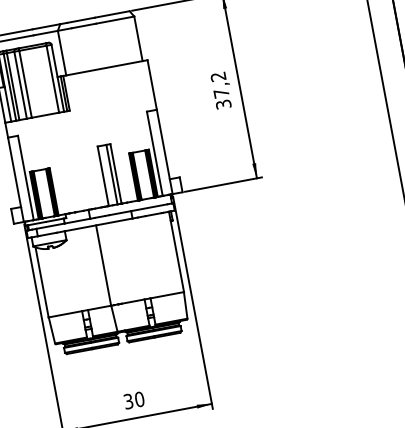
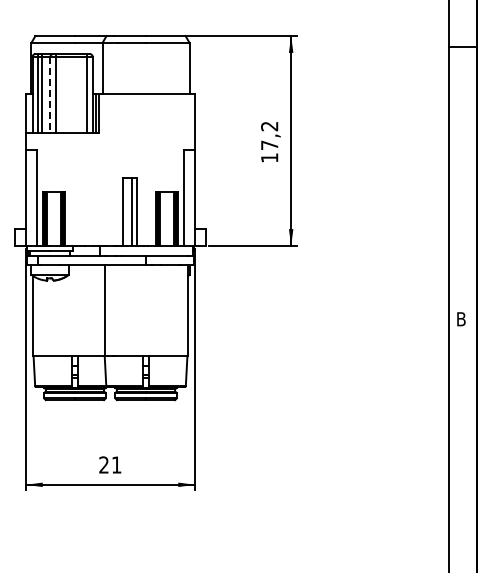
line: (20, 85) -> (50, 95), solid -> dashed
text: (223, 104) -> (269, 157), 37,2 -> 17,2
text: (134, 399) -> (110, 464), 30 -> 21

